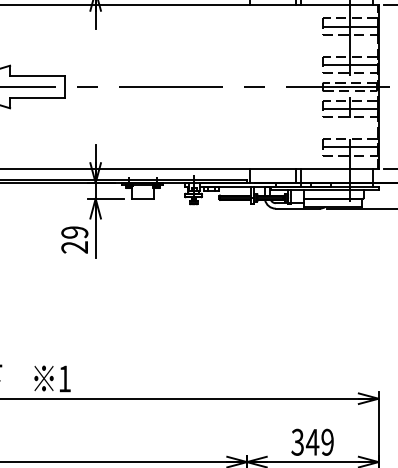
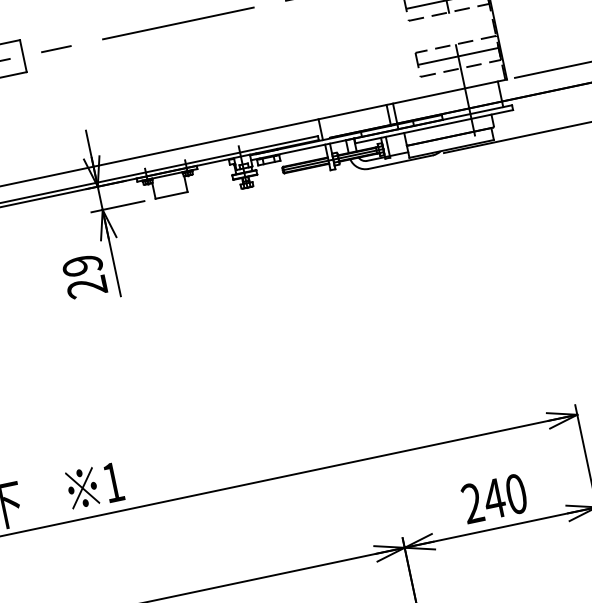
text: (312, 441) -> (493, 497), 349 -> 240

